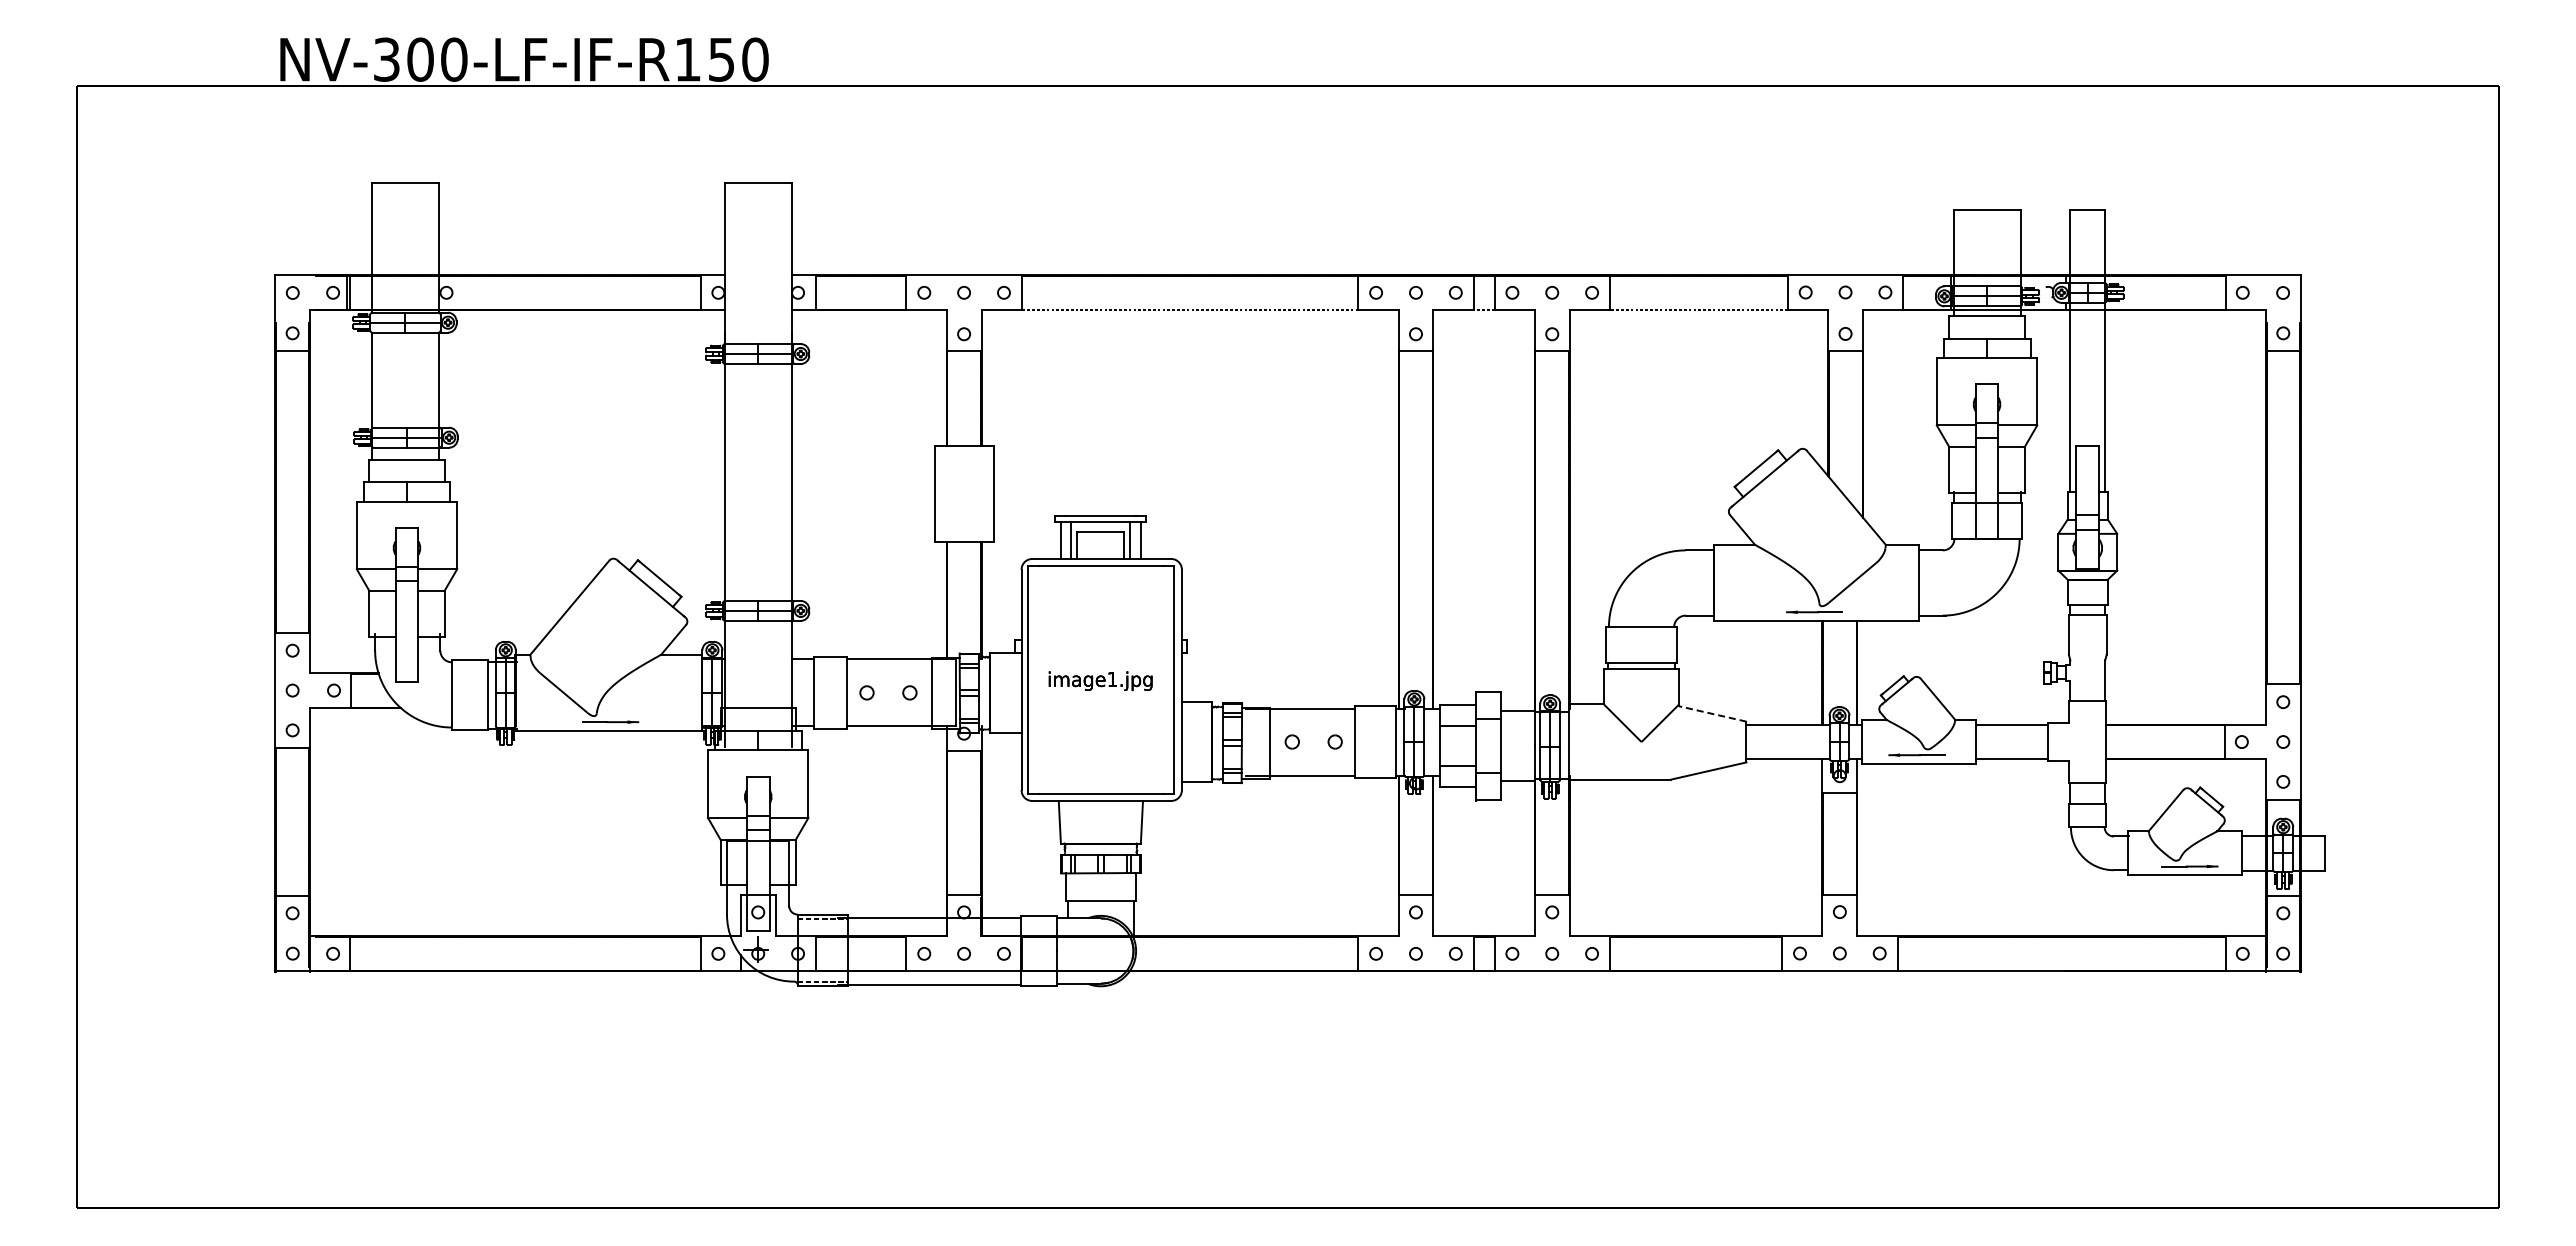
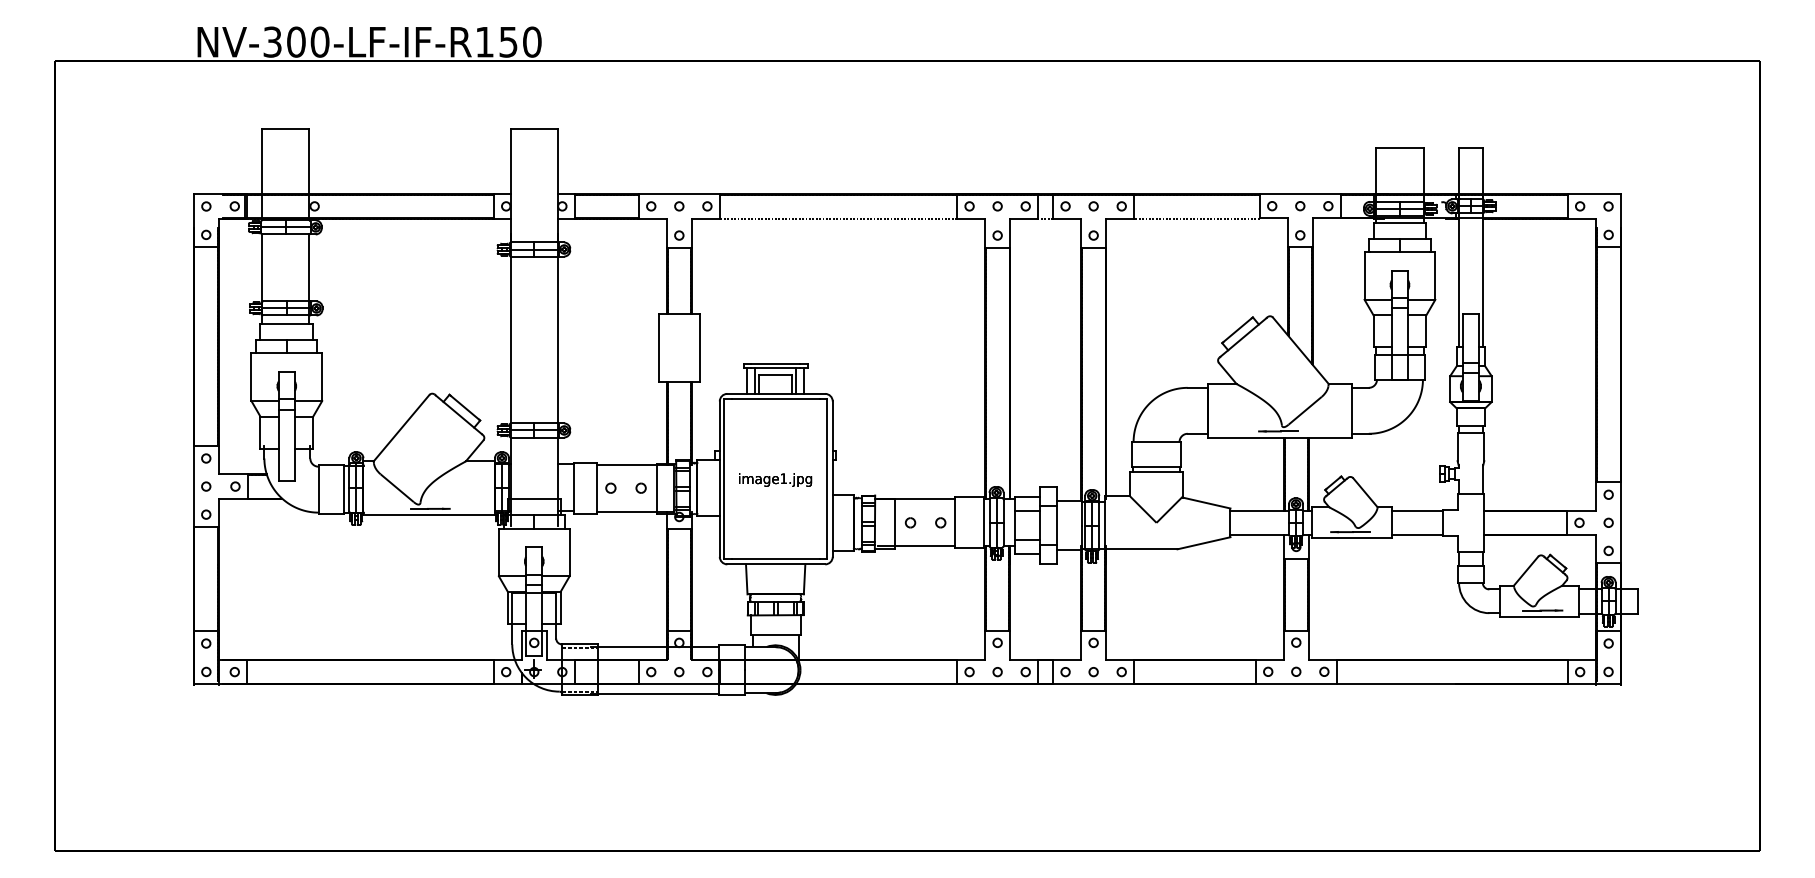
line: (1712, 713) -> (1206, 502), dashed -> solid

